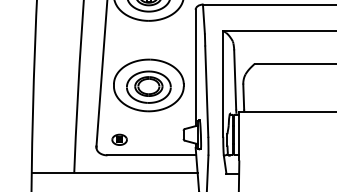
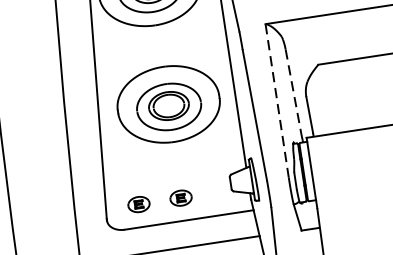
line: (235, 79) -> (293, 91), solid -> dashed
line: (223, 84) -> (277, 101), solid -> dashed
part: (148, 85) -> (168, 104), moved
part: (148, 139) -> (180, 197), added

